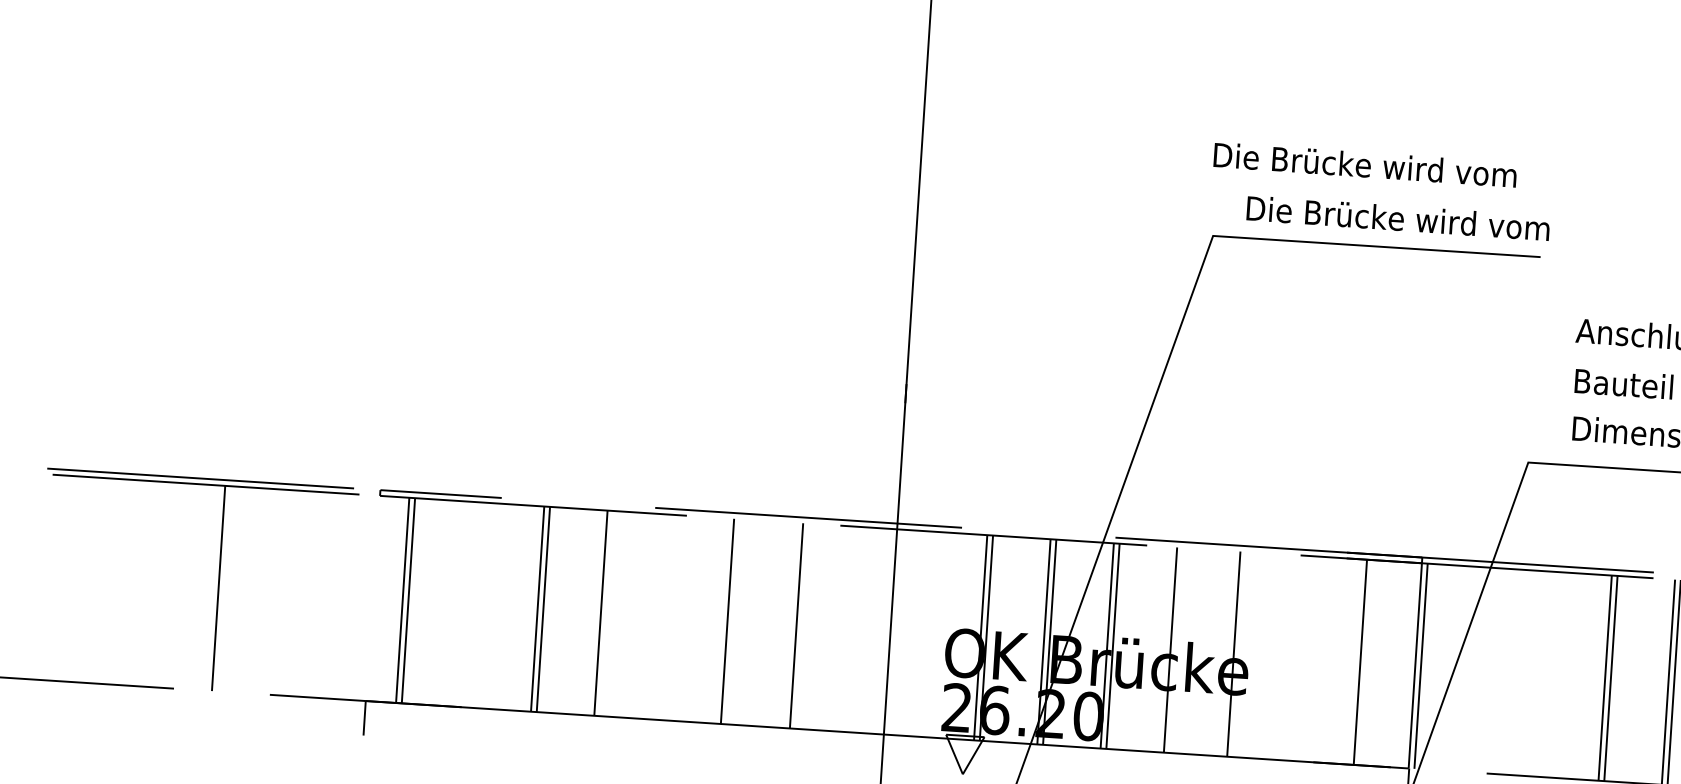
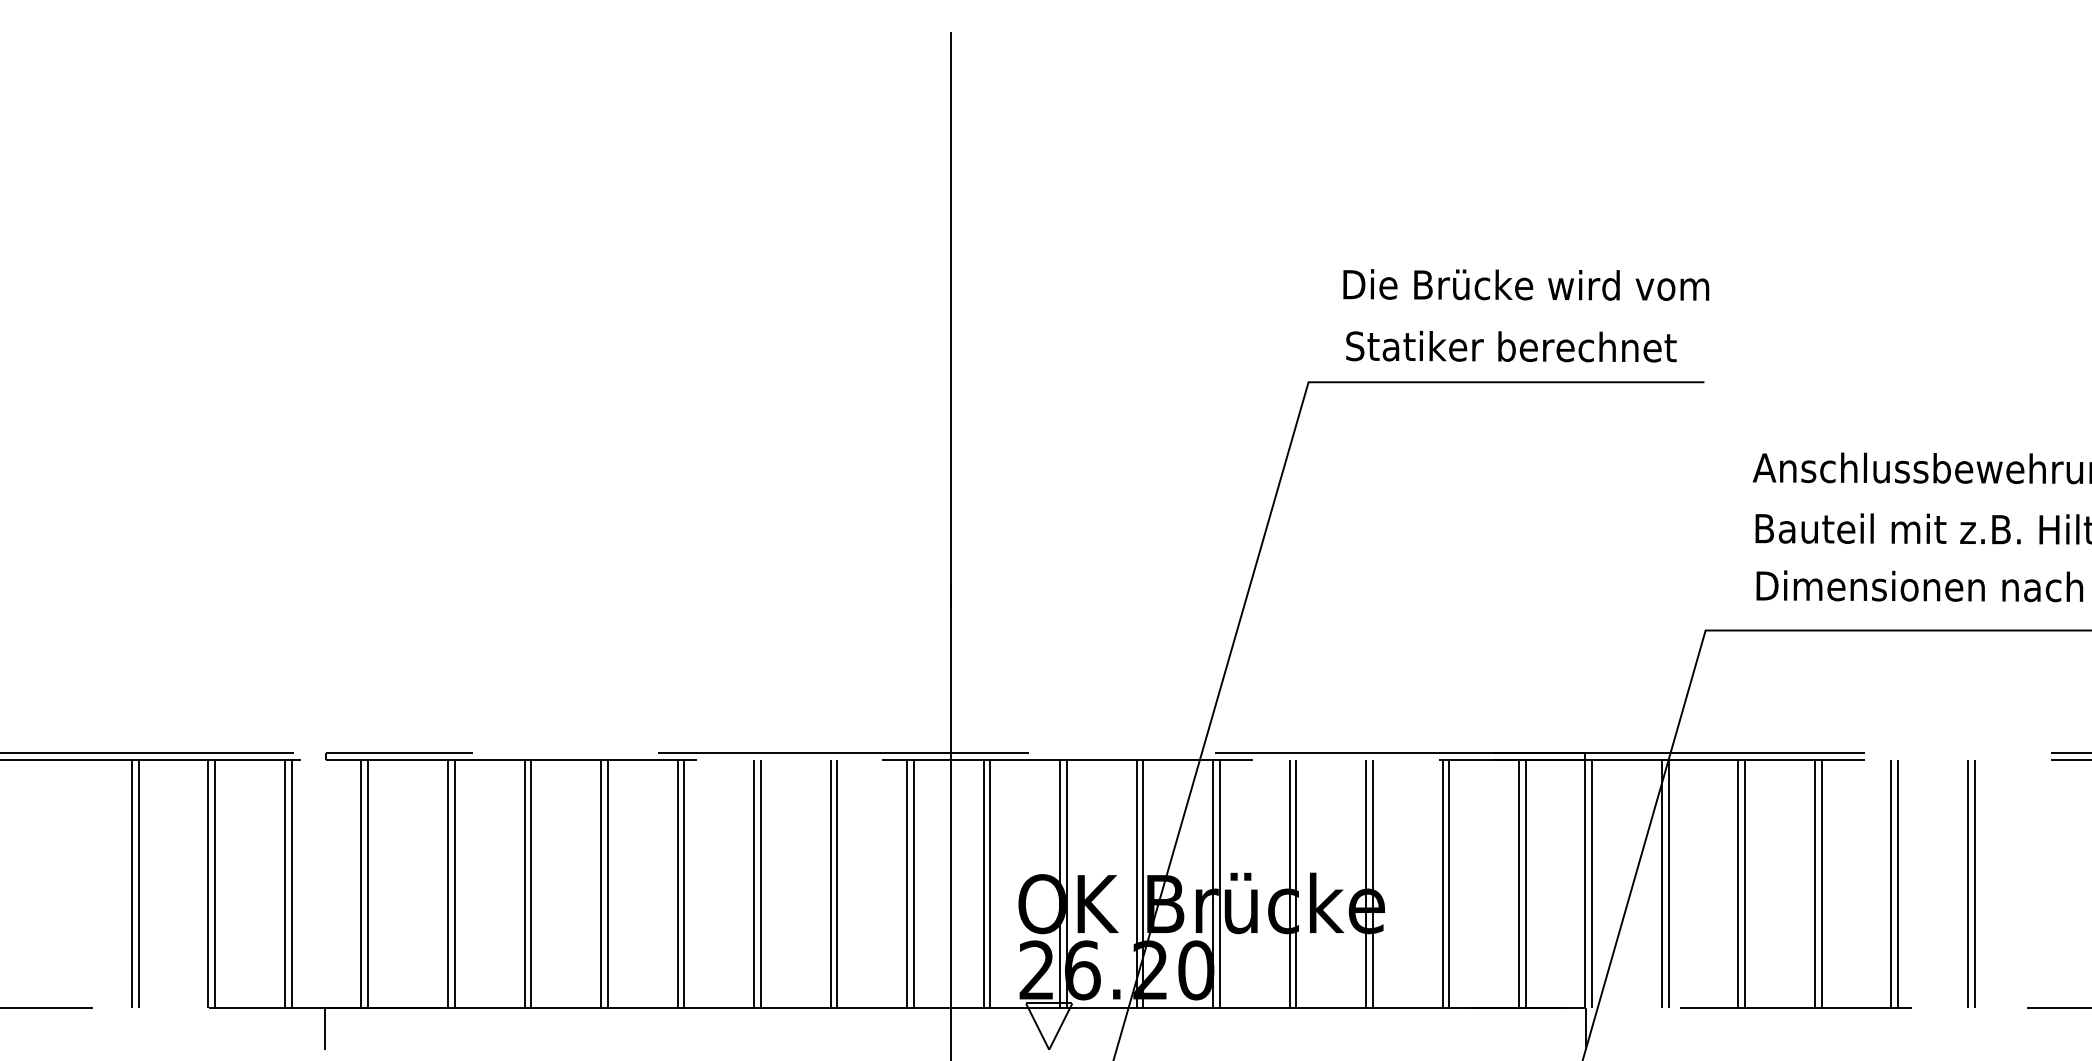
text: (1365, 164) -> (1526, 284), moved
text: (1397, 218) -> (1529, 346), Die Brücke wird vom -> Statiker berechnet
line: (212, 588) -> (131, 884), added
line: (276, 592) -> (208, 884), added
line: (281, 592) -> (215, 884), added
line: (339, 596) -> (284, 884), added
line: (344, 597) -> (291, 884), added
line: (474, 605) -> (448, 884), added
line: (479, 605) -> (454, 884), added
line: (606, 613) -> (607, 884), added
line: (664, 617) -> (677, 884), added
line: (669, 618) -> (684, 884), added
line: (732, 622) -> (760, 884), added
line: (790, 625) -> (830, 884), added
line: (854, 629) -> (907, 884), added
line: (859, 630) -> (913, 884), added
line: (917, 634) -> (983, 884), added
line: (923, 634) -> (990, 884), added
line: (1176, 650) -> (1296, 884), added
line: (1239, 654) -> (1372, 884), added
line: (1297, 658) -> (1442, 884), added
line: (1302, 658) -> (1449, 884), added
line: (1365, 663) -> (1525, 884), added
line: (1478, 670) -> (1661, 884), added
line: (1484, 670) -> (1668, 884), added
line: (1541, 674) -> (1738, 884), added
line: (1547, 674) -> (1745, 884), added

